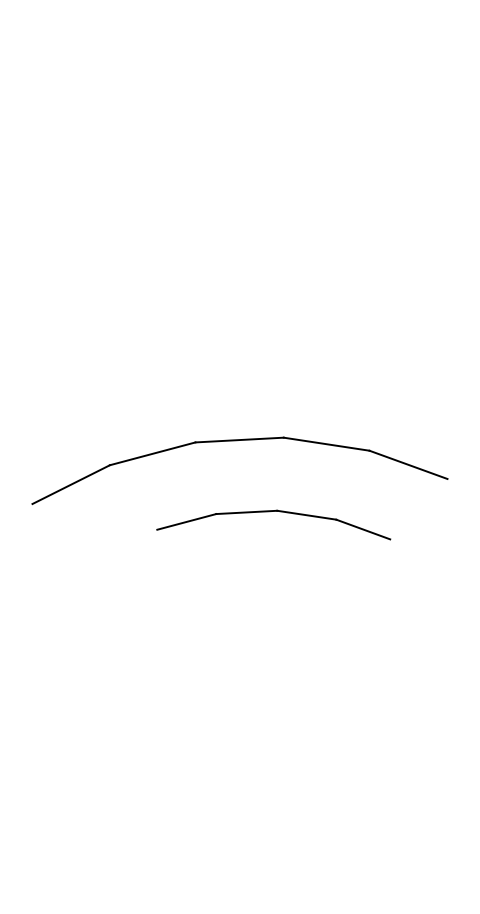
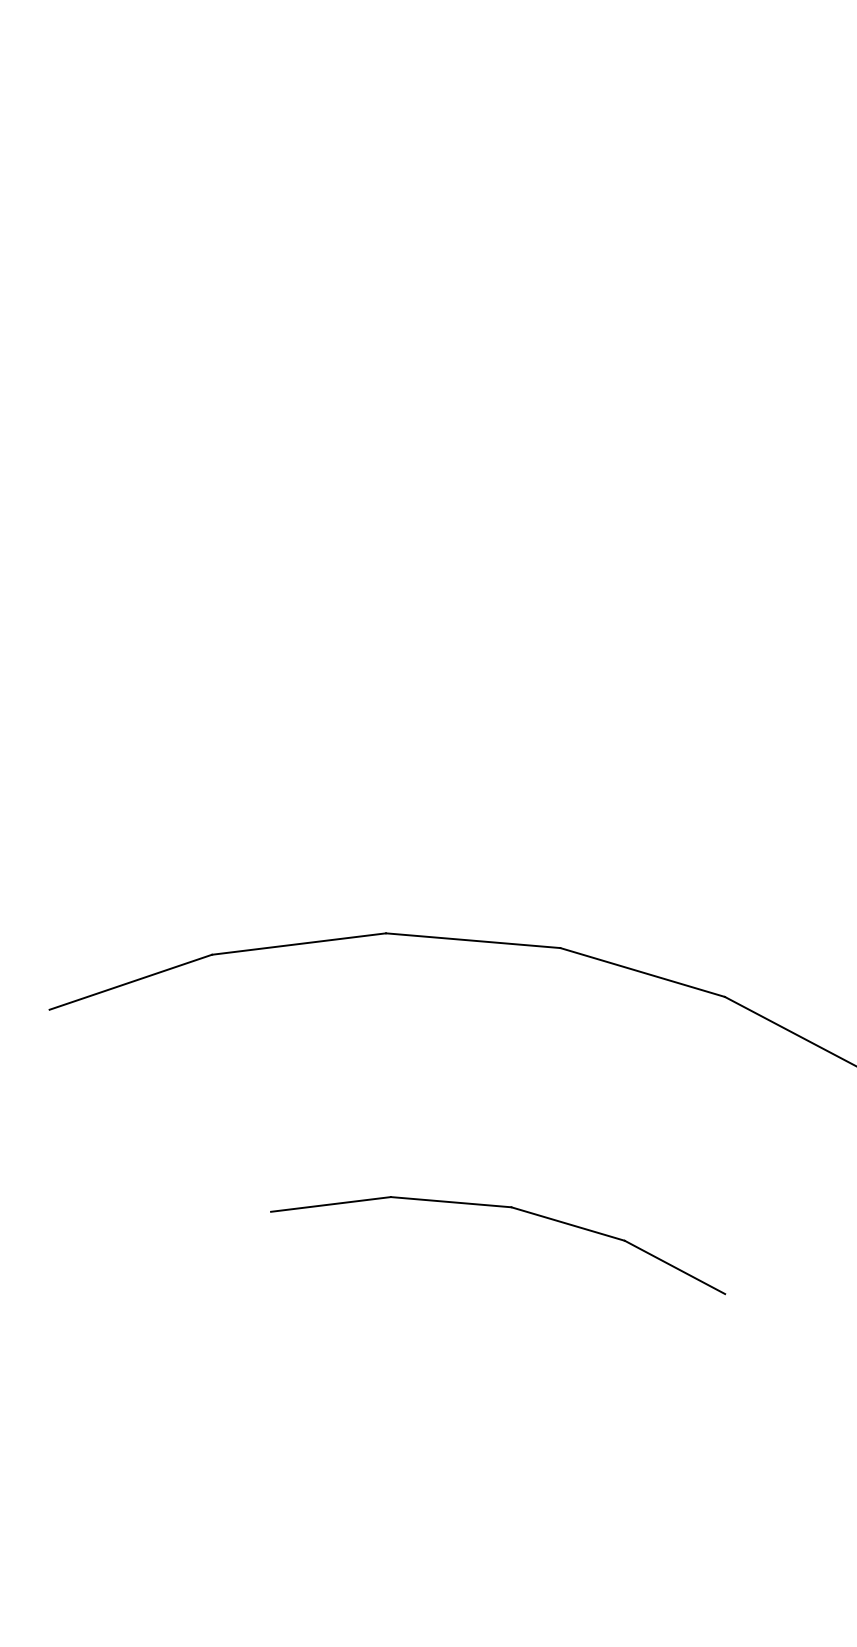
part: (269, 512) -> (495, 1208), moved

